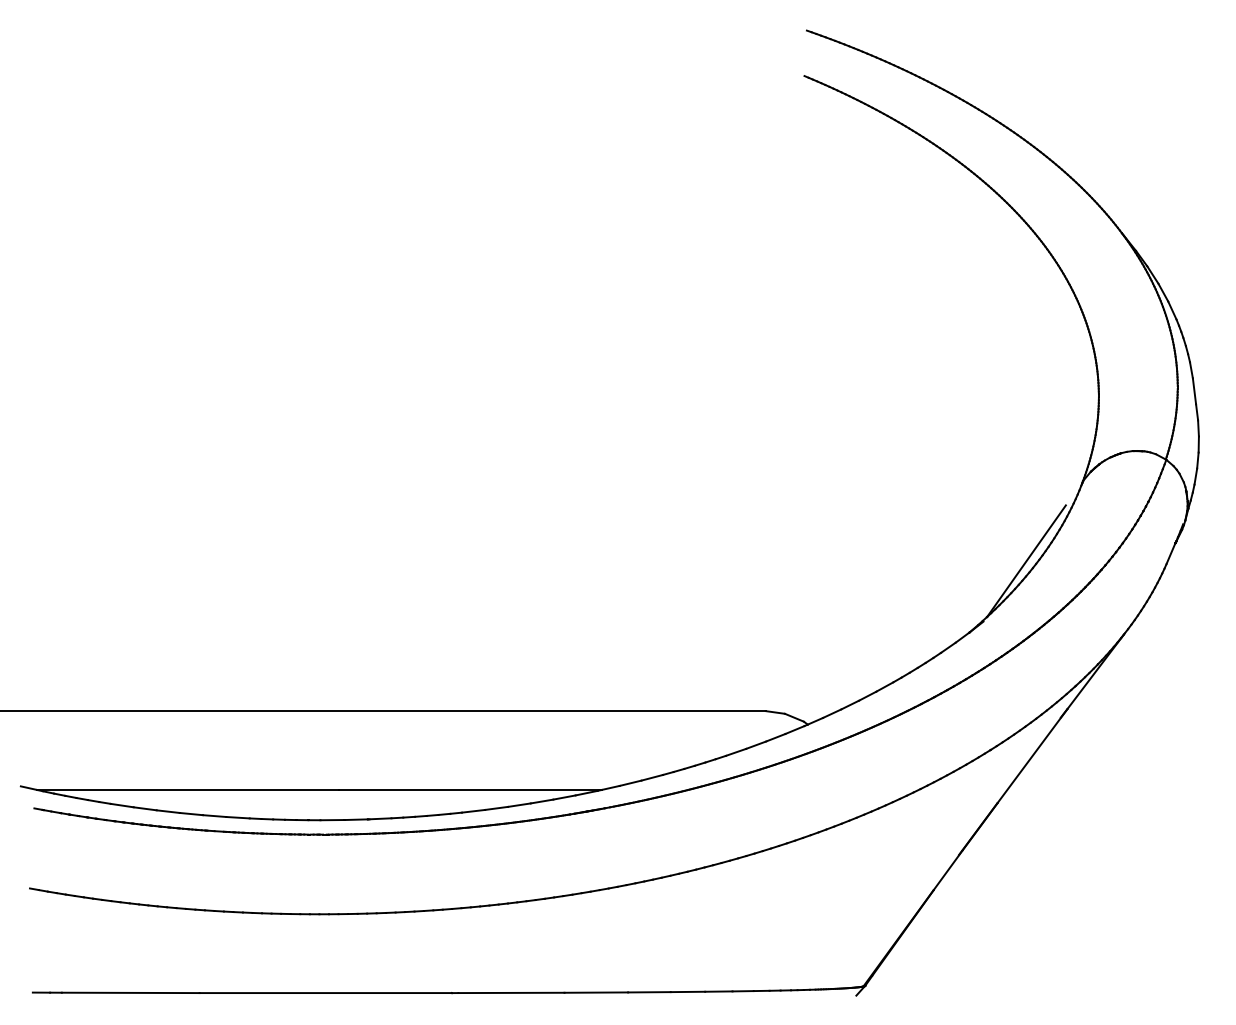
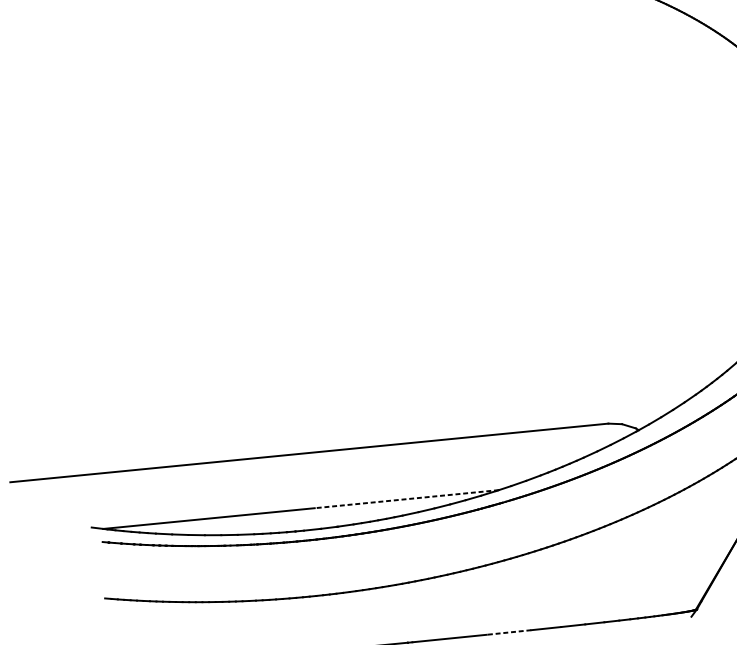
line: (469, 789) -> (406, 498), solid -> dashed
line: (596, 992) -> (509, 632), solid -> dashed

